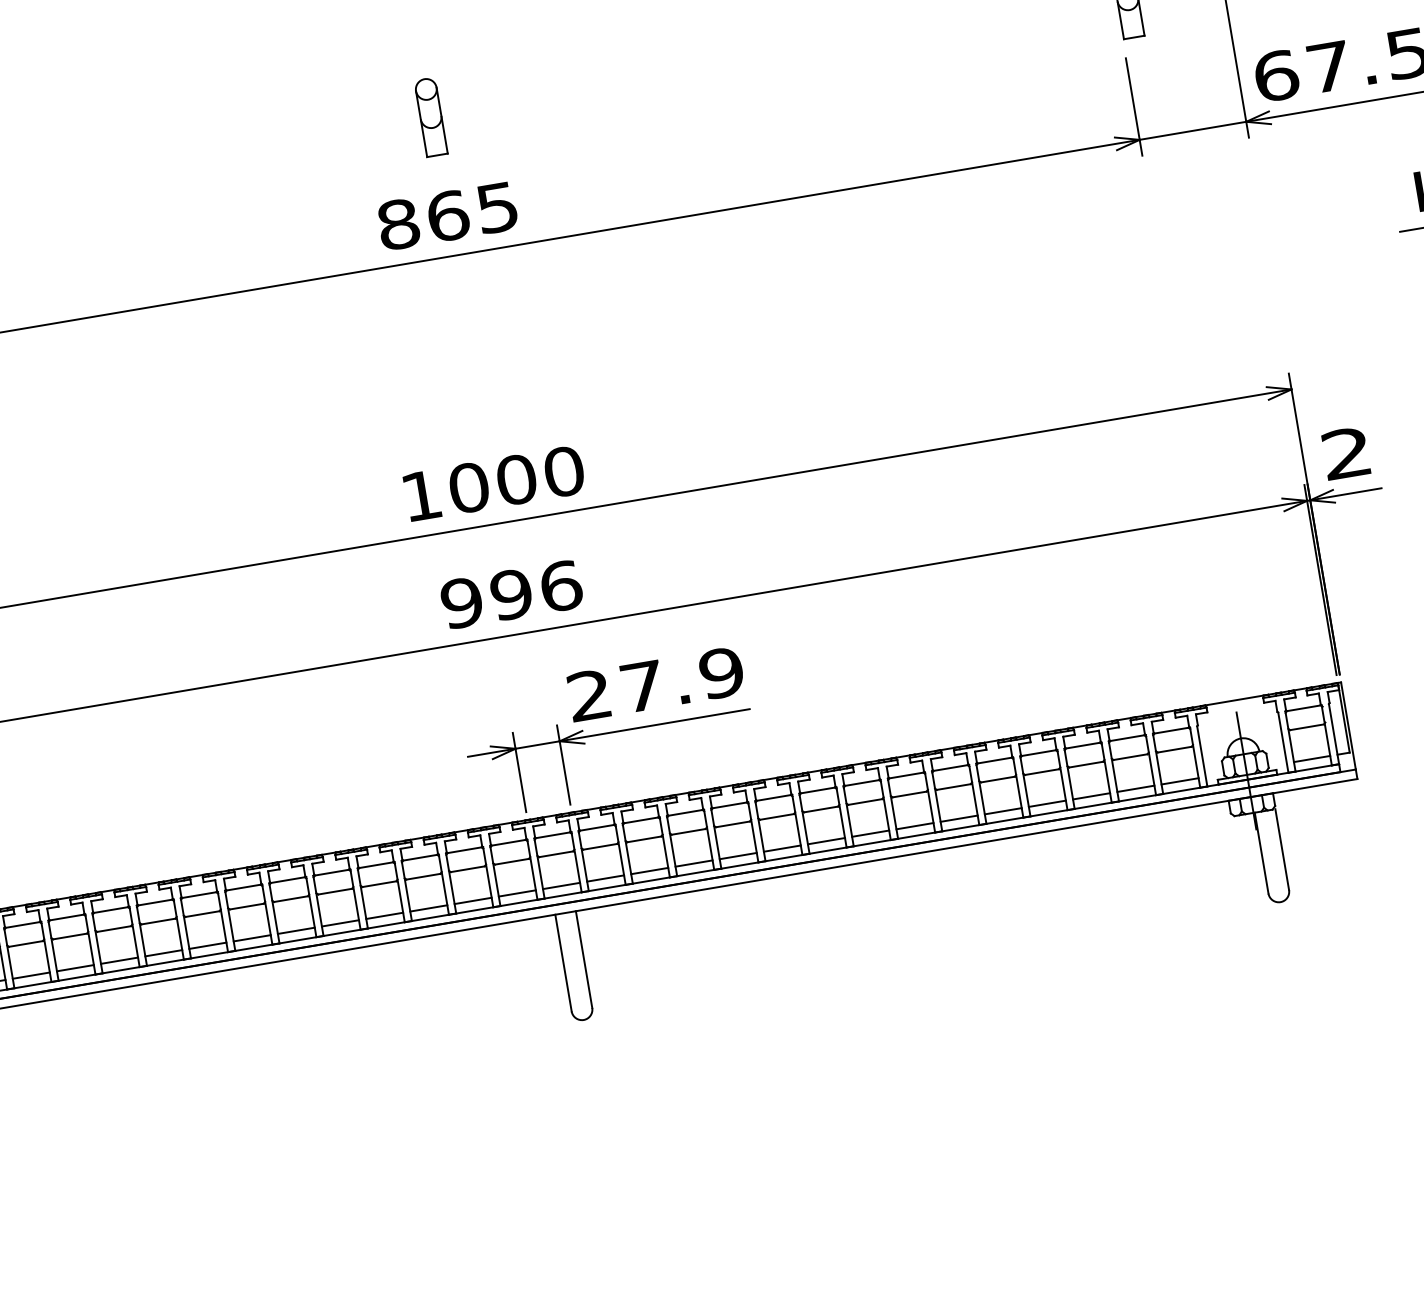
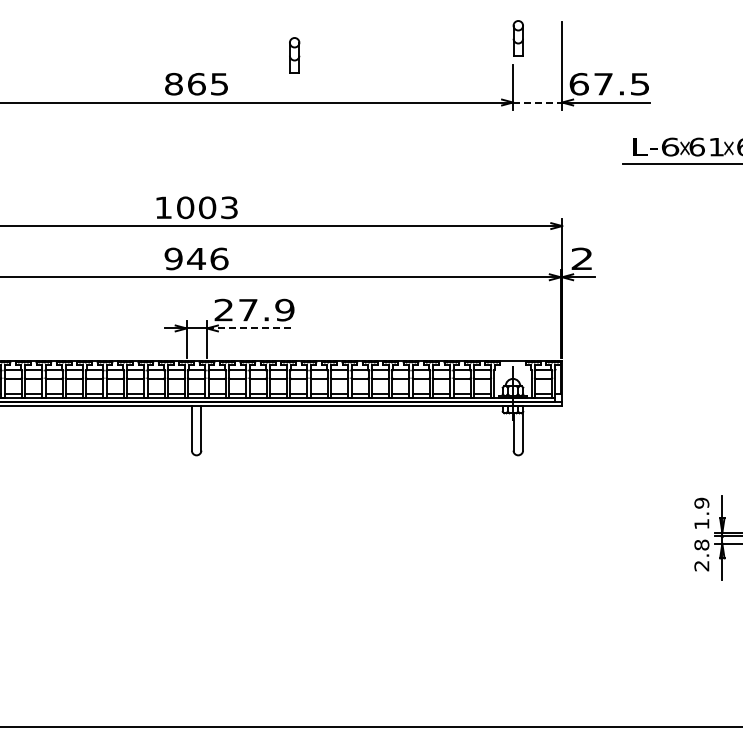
part: (430, 117) -> (294, 55), moved
line: (1192, 130) -> (537, 102), solid -> dashed
text: (564, 471) -> (229, 207), 1000 -> 1003
text: (511, 593) -> (196, 258), 996 -> 946
line: (653, 725) -> (250, 328), solid -> dashed

